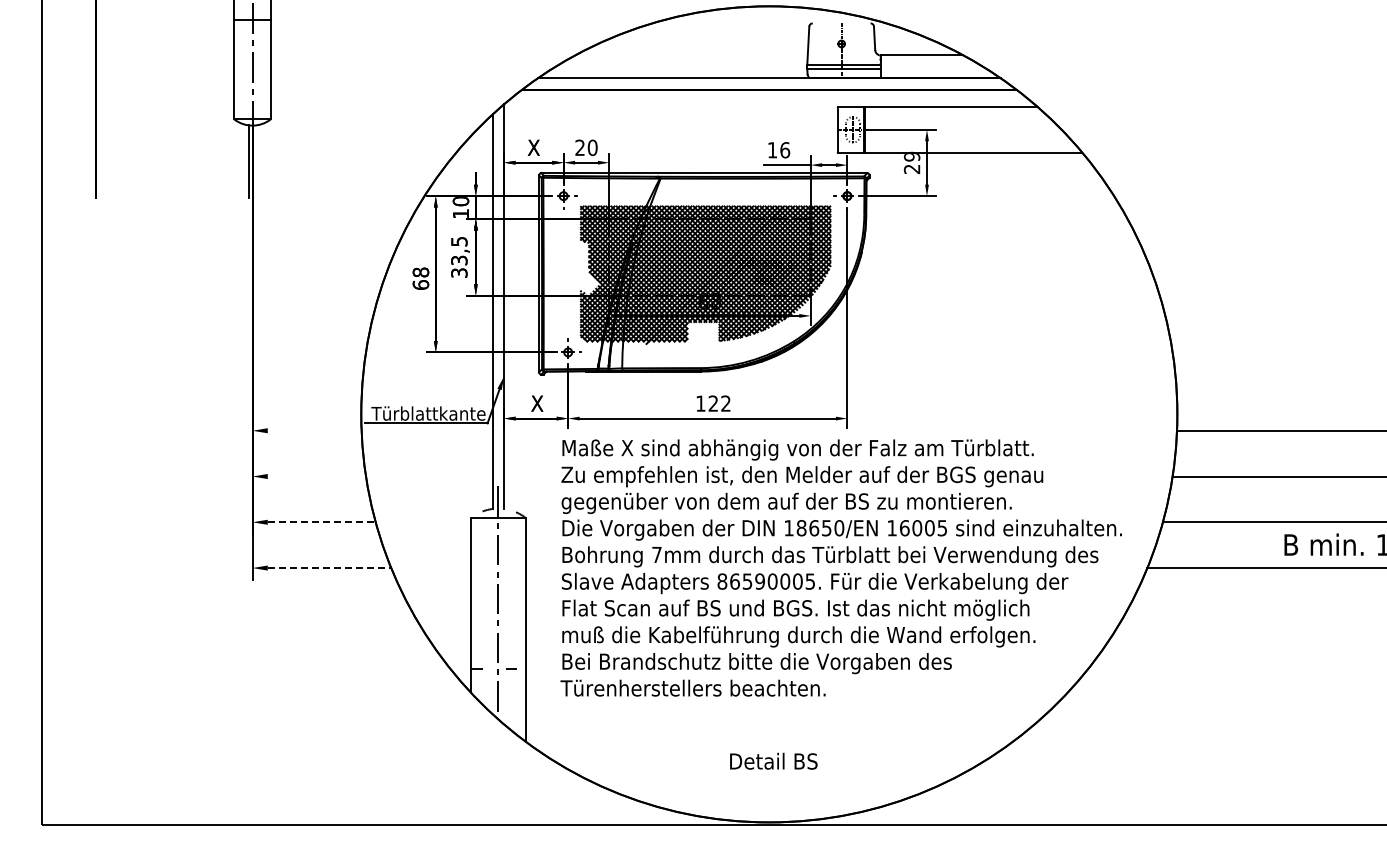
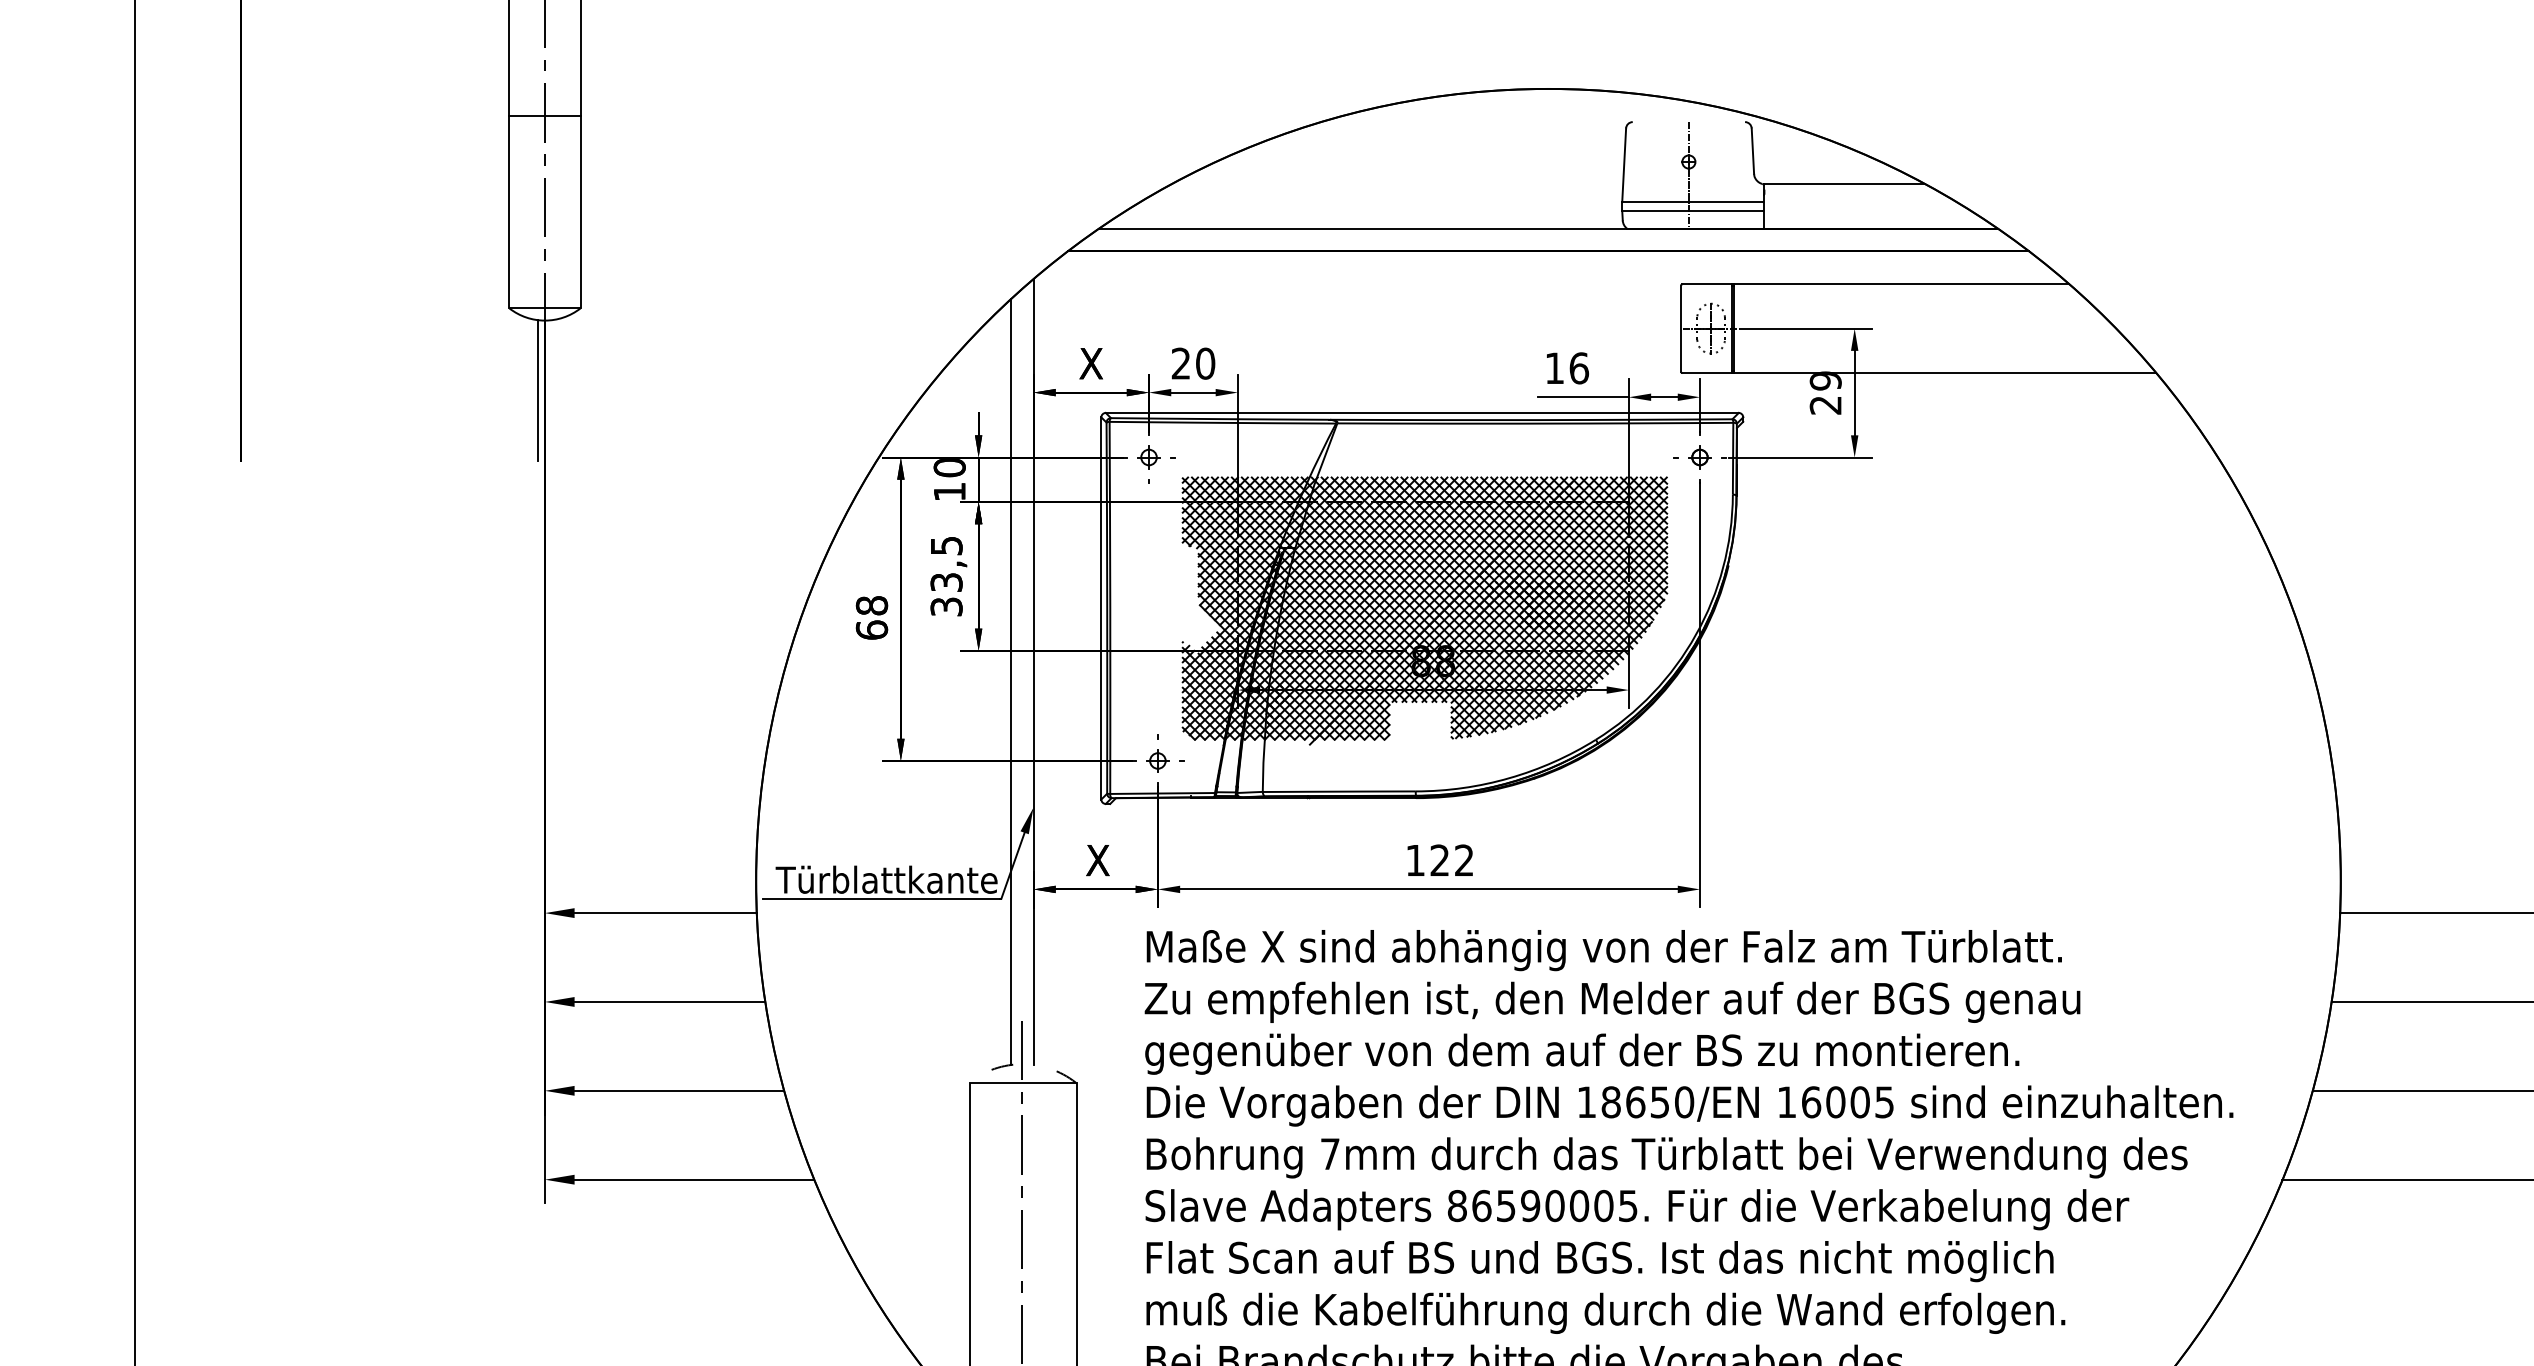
line: (314, 430) -> (665, 912), added
line: (316, 476) -> (669, 1001), added
line: (322, 522) -> (680, 1091), dashed -> solid
line: (329, 568) -> (694, 1180), dashed -> solid

